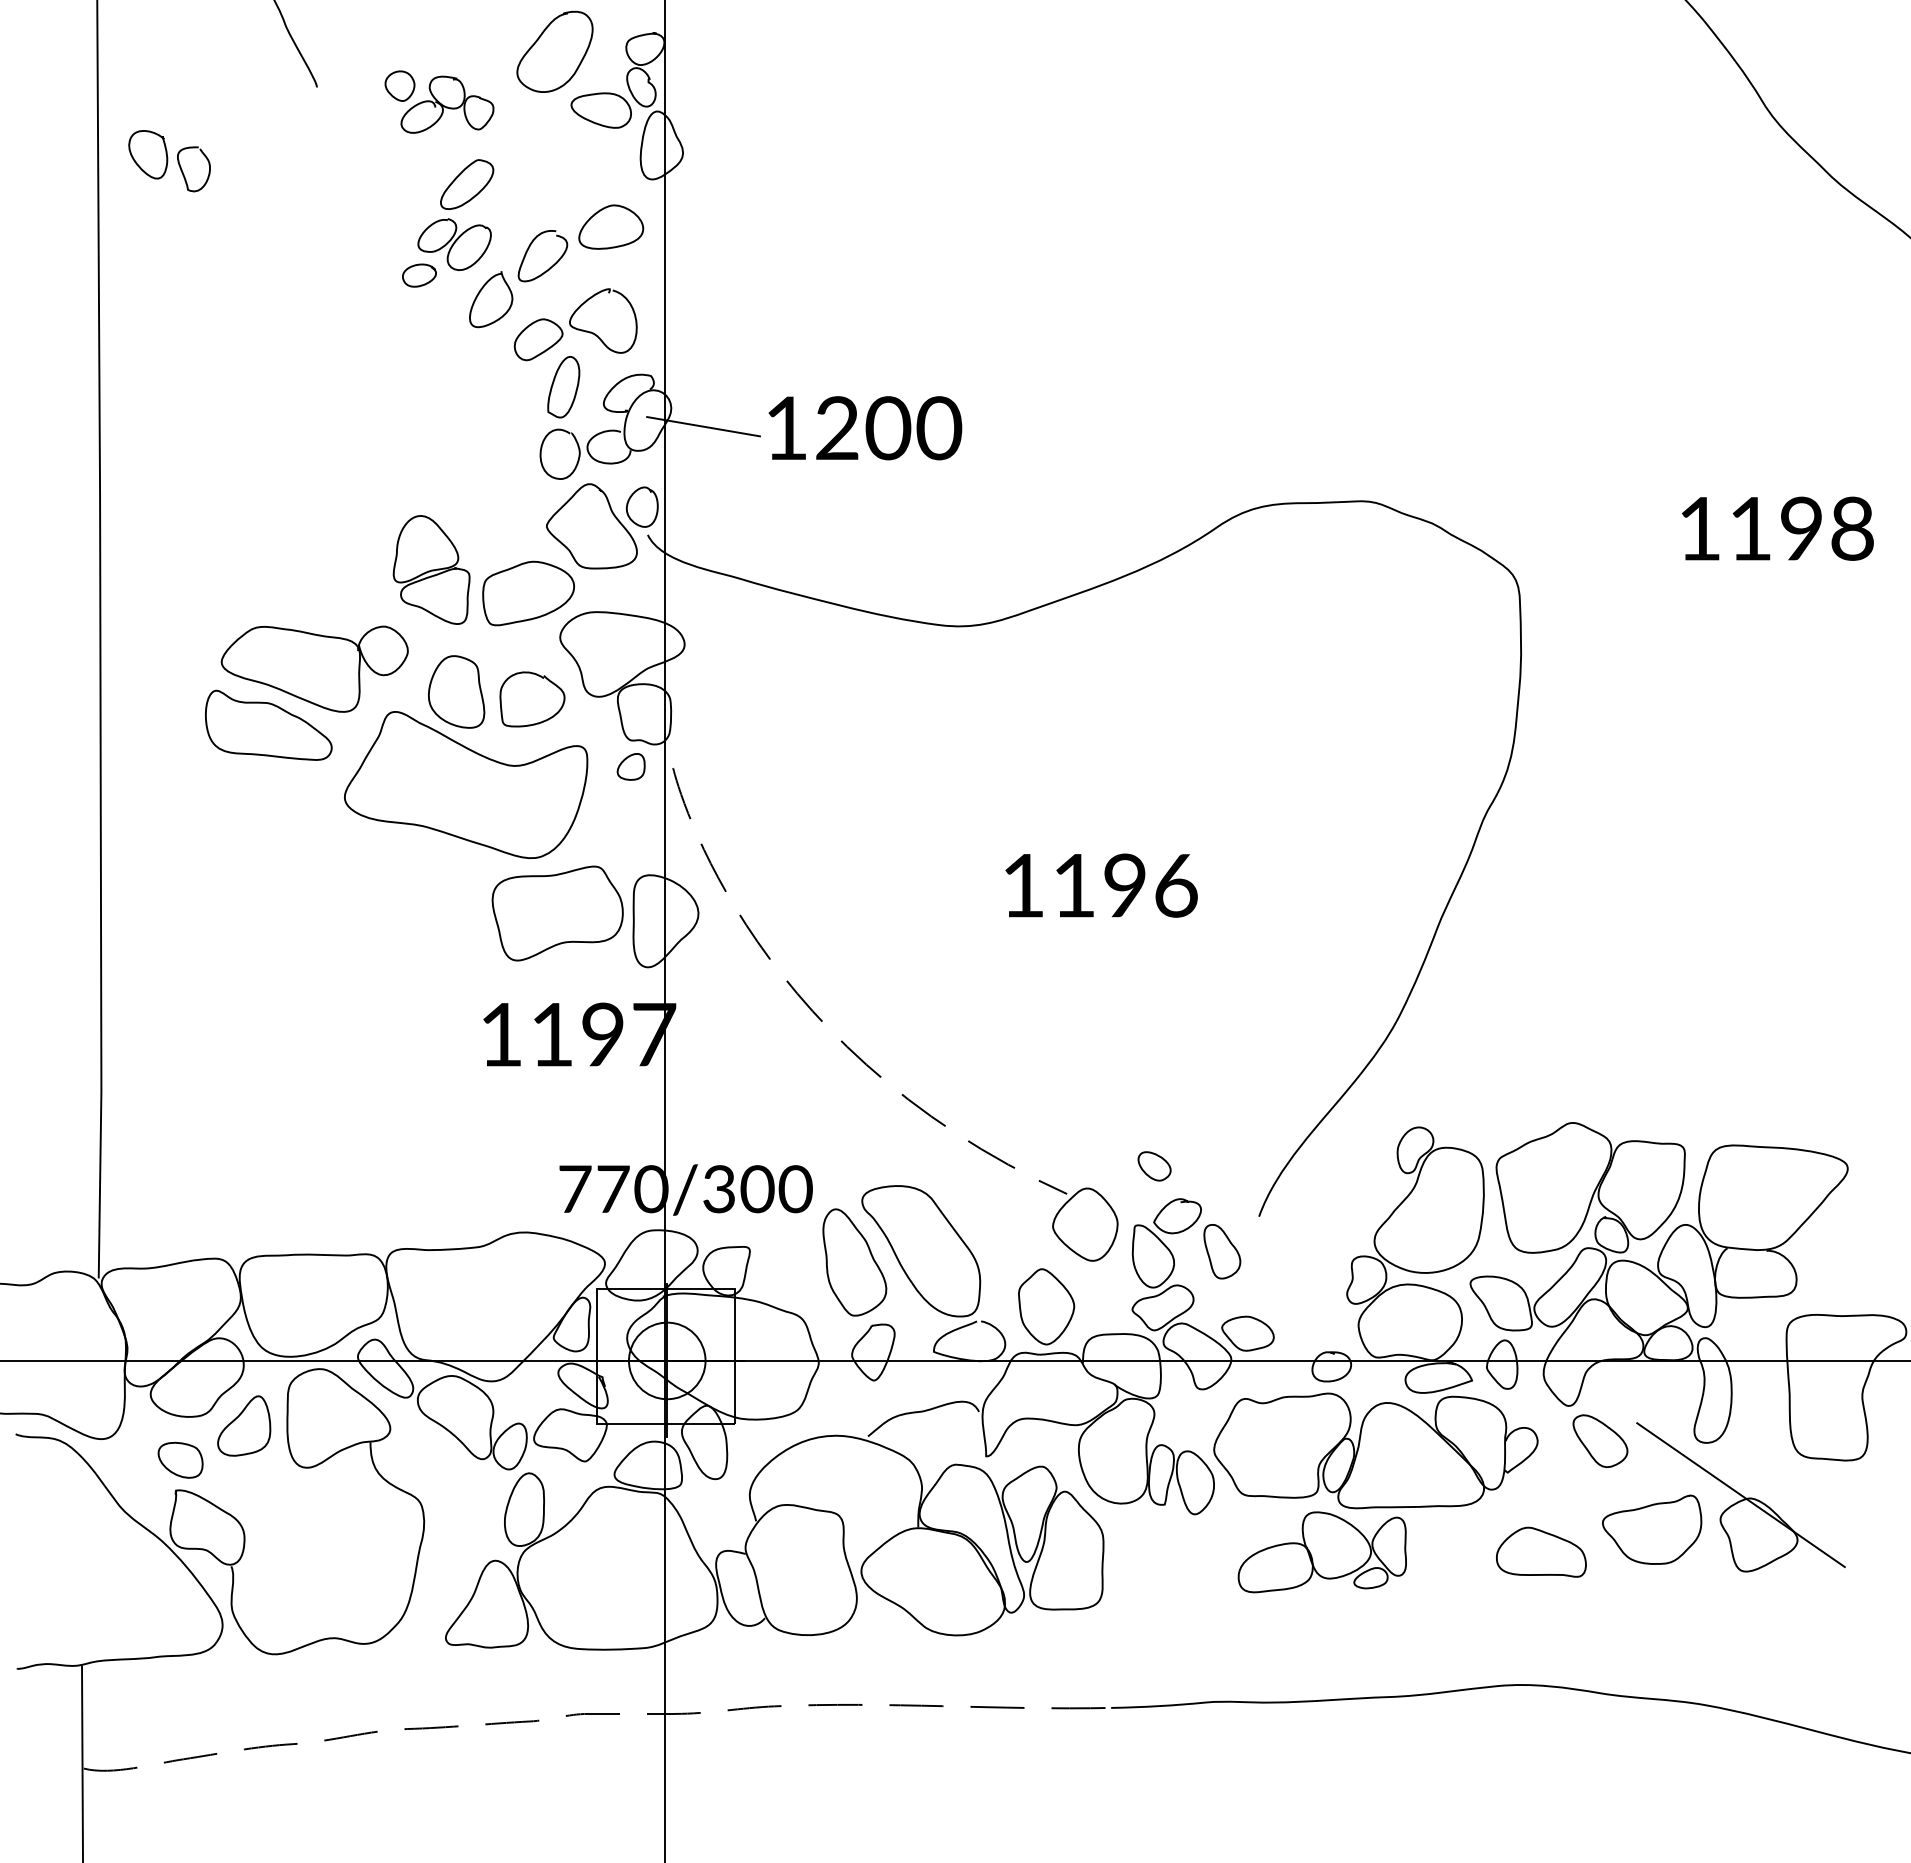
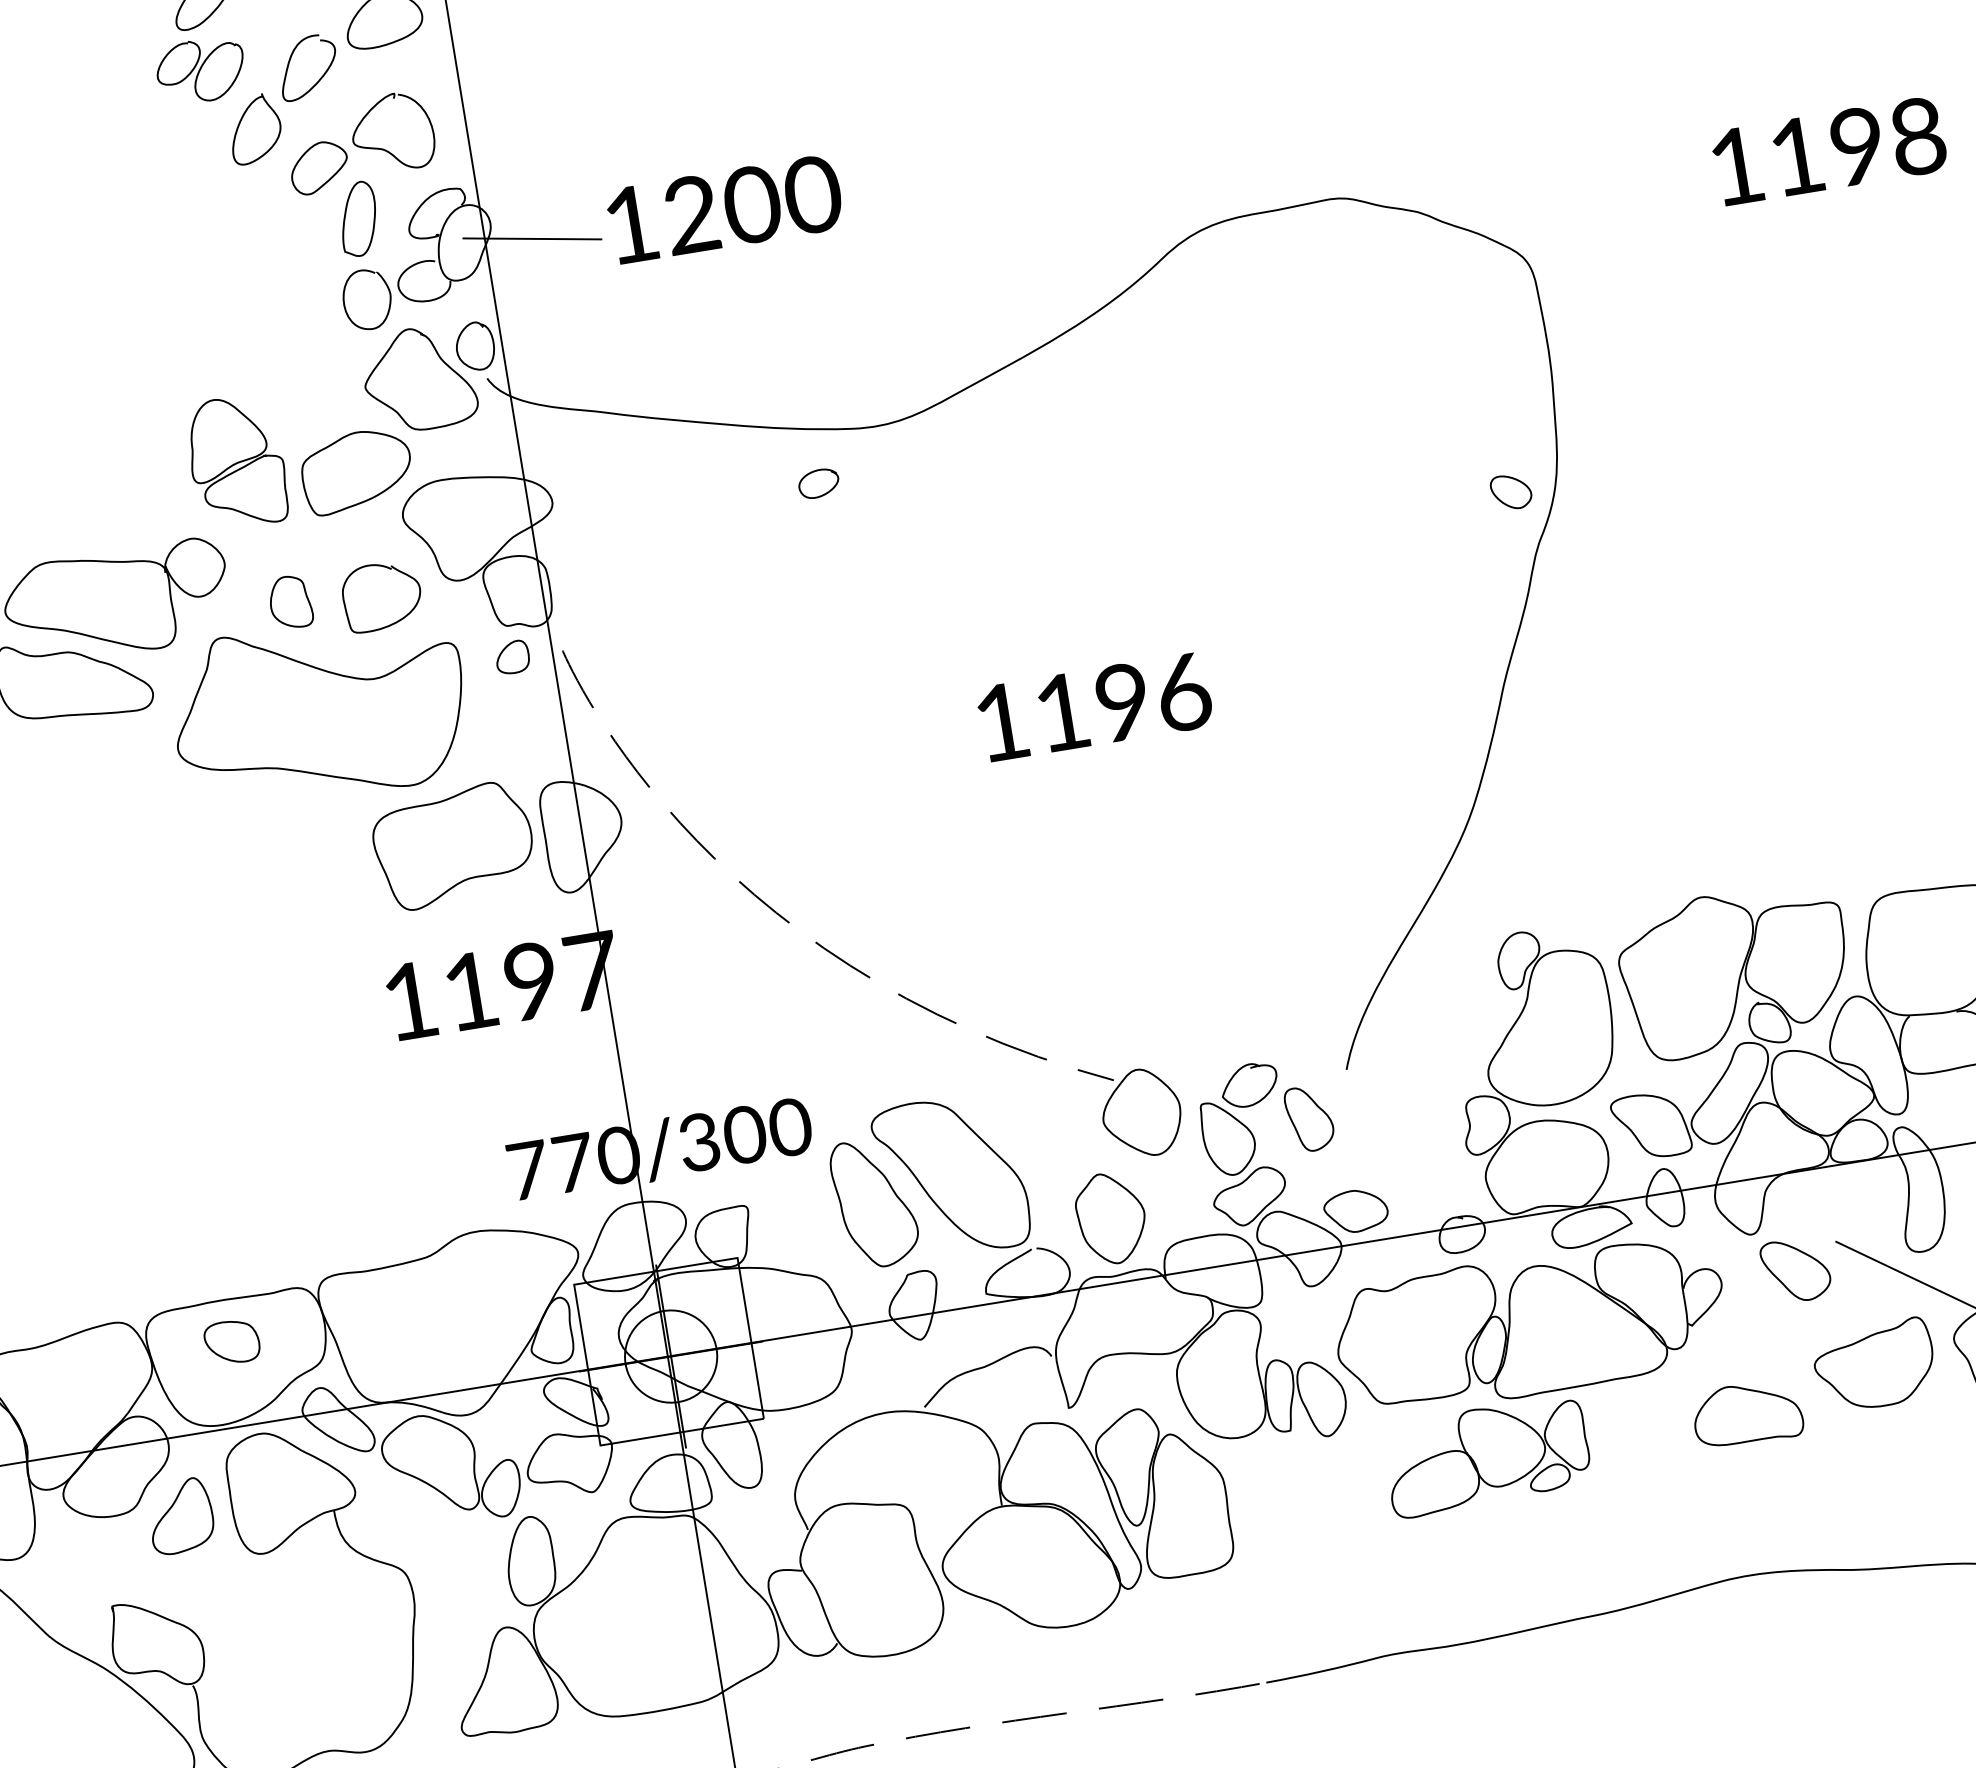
curve: (421, 284) -> (823, 493), moved
part: (456, 691) -> (290, 601), size x0.6
part: (1154, 1166) -> (1511, 492), moved
part: (180, 1459) -> (231, 1341), moved

